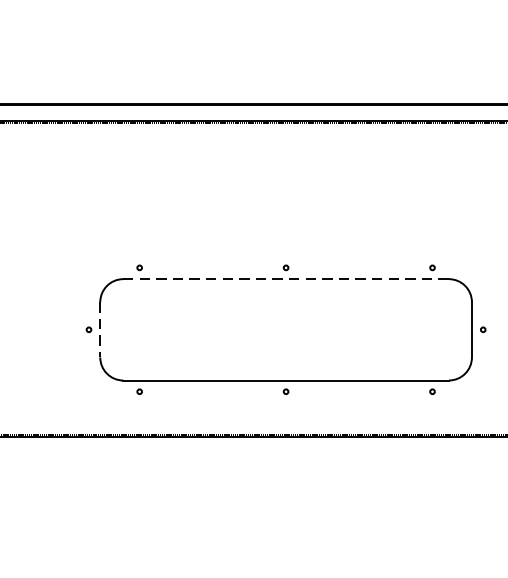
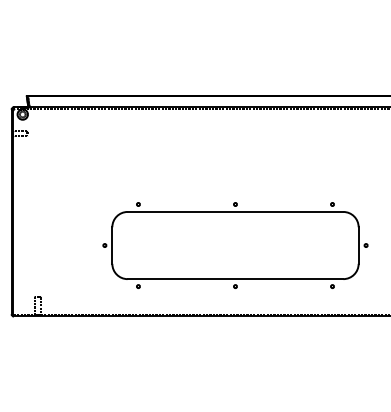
line: (286, 278) -> (235, 211), dashed -> solid
line: (100, 331) -> (112, 246), dashed -> solid

